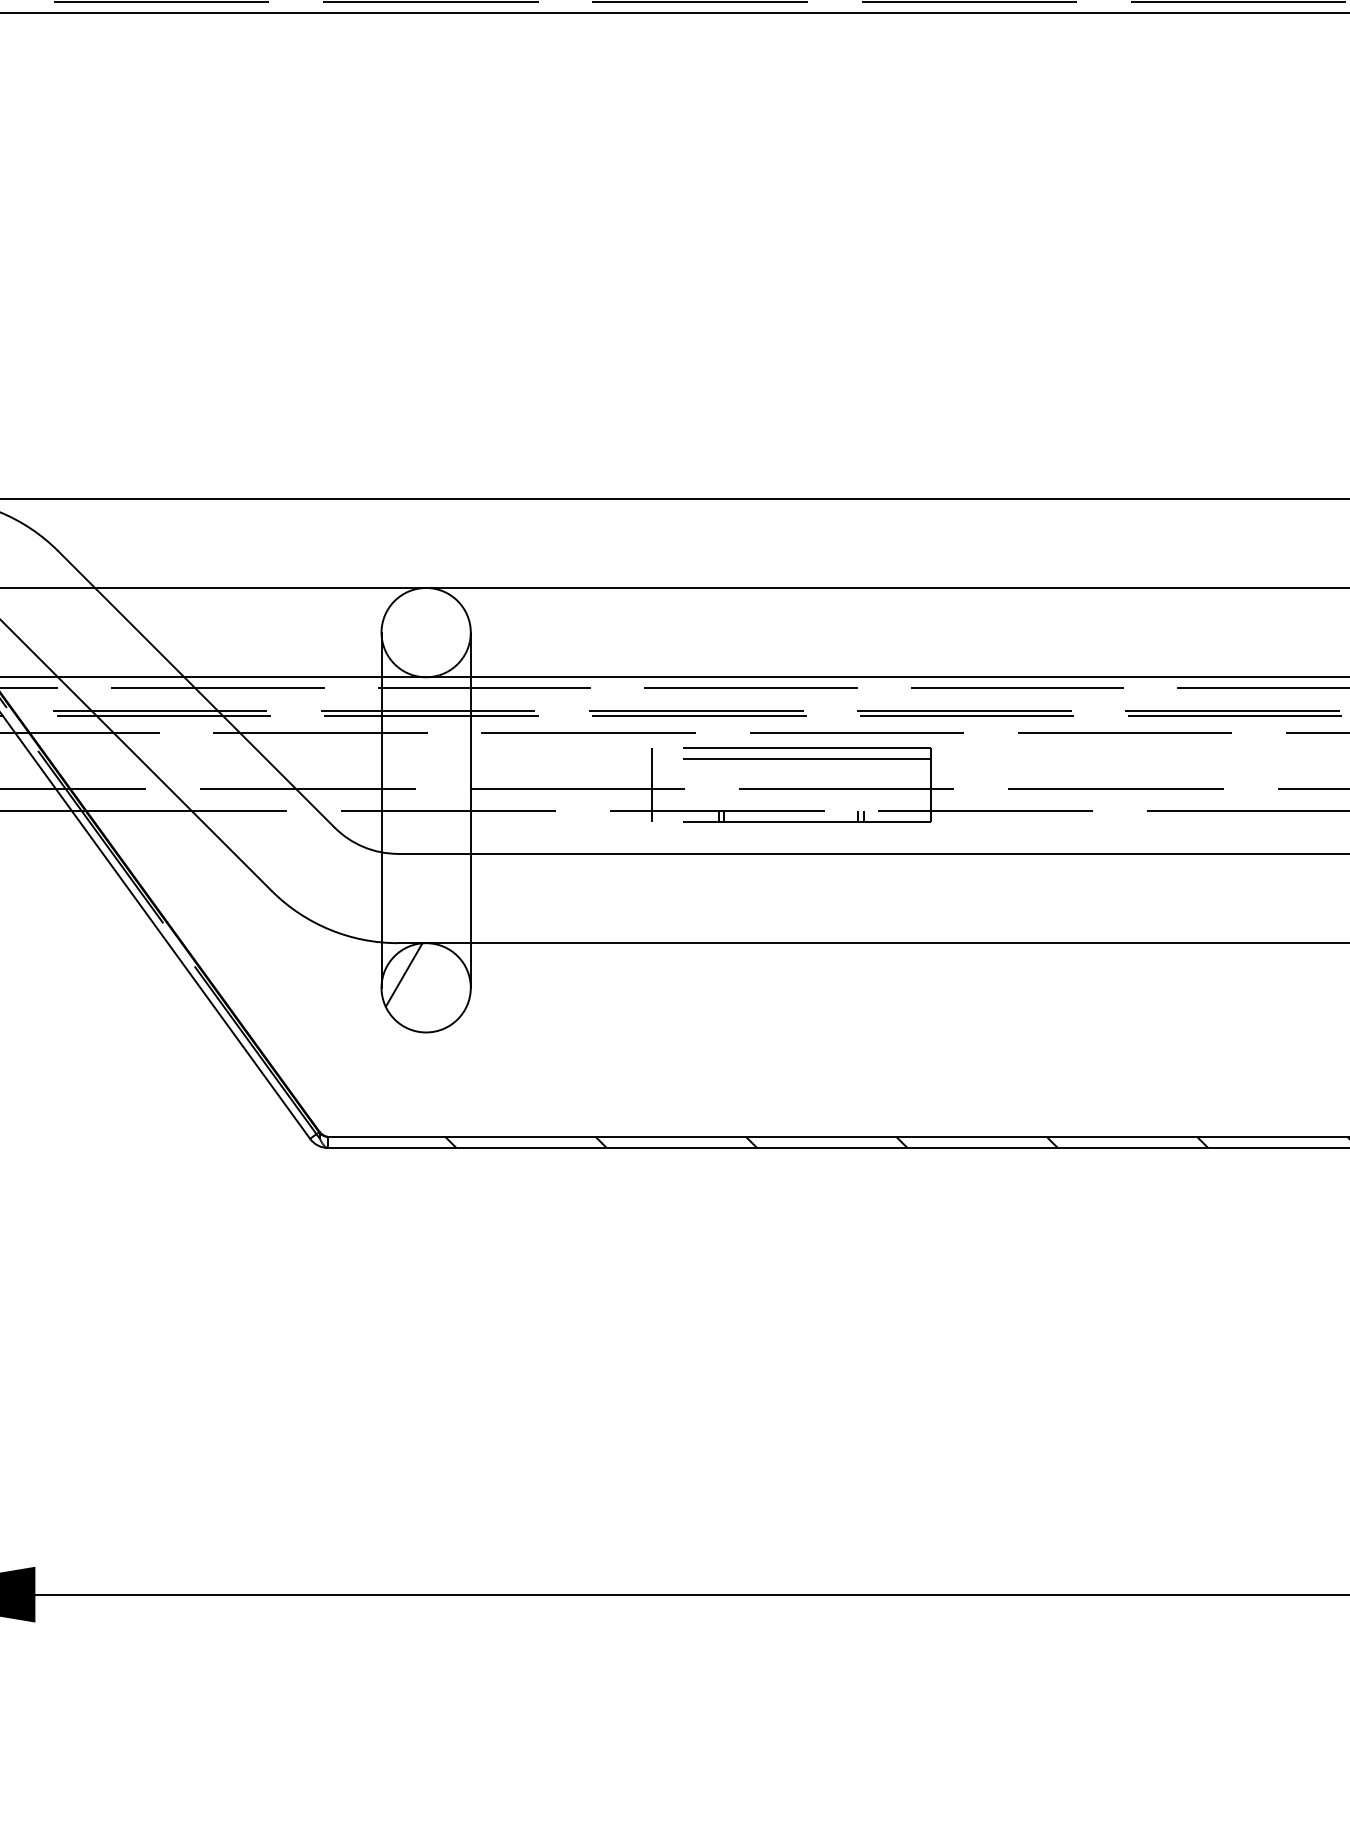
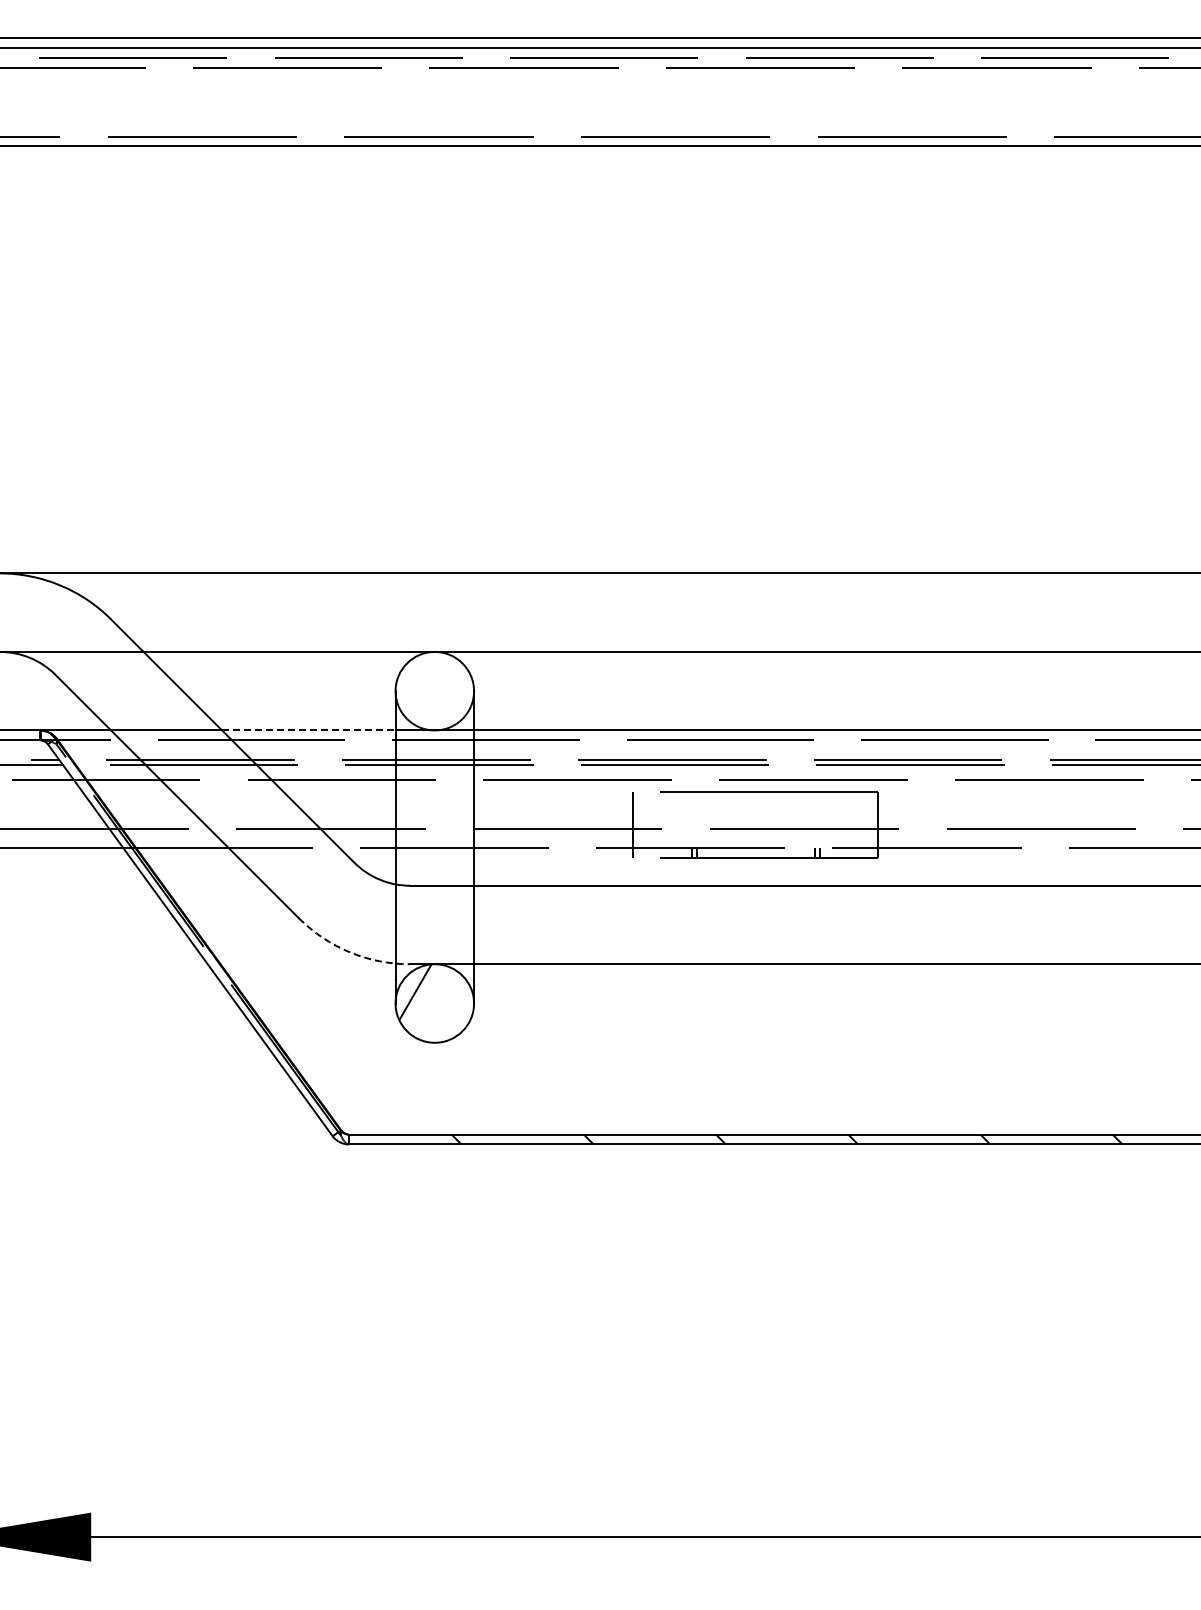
line: (282, 677) -> (308, 730), solid -> dashed
line: (790, 759) -> (755, 802), removed
arc: (329, 929) -> (349, 952), solid -> dashed

